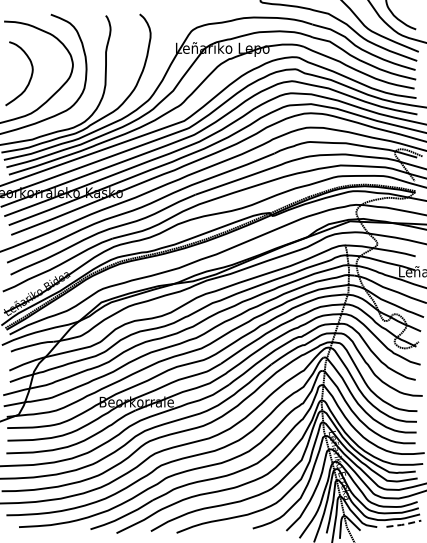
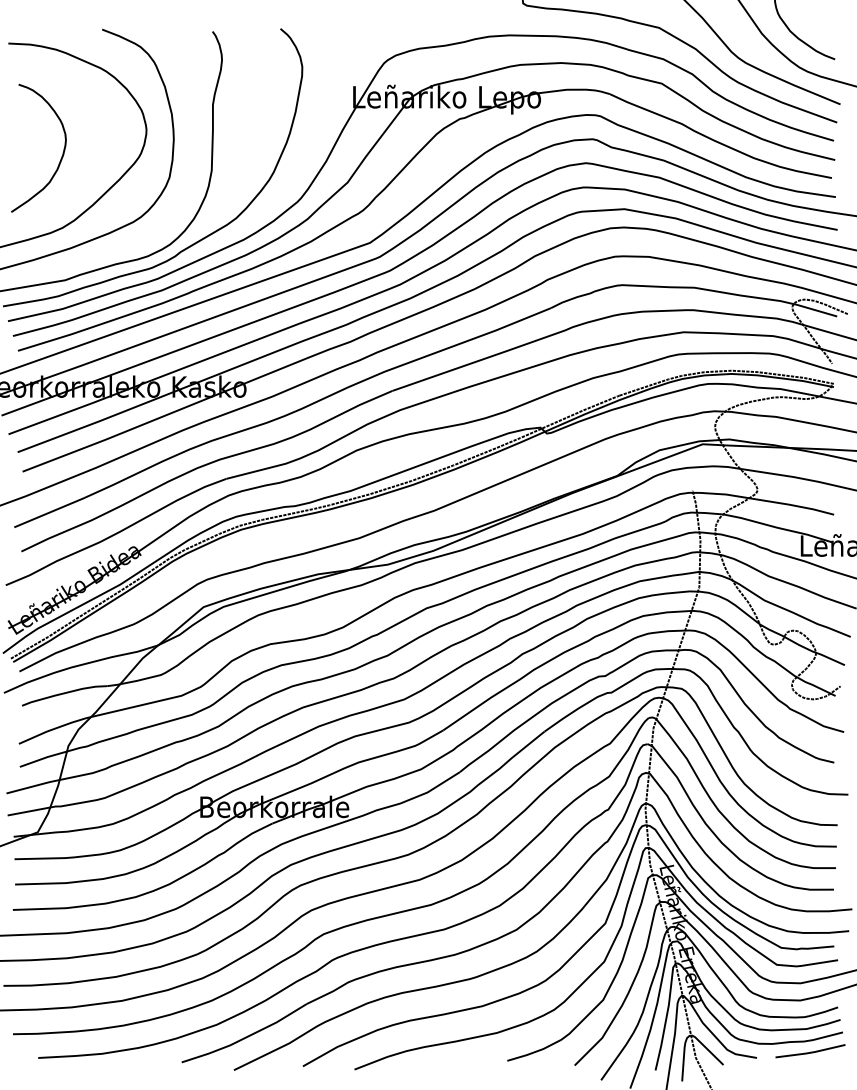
line: (404, 524) -> (811, 1052), dashed -> solid

